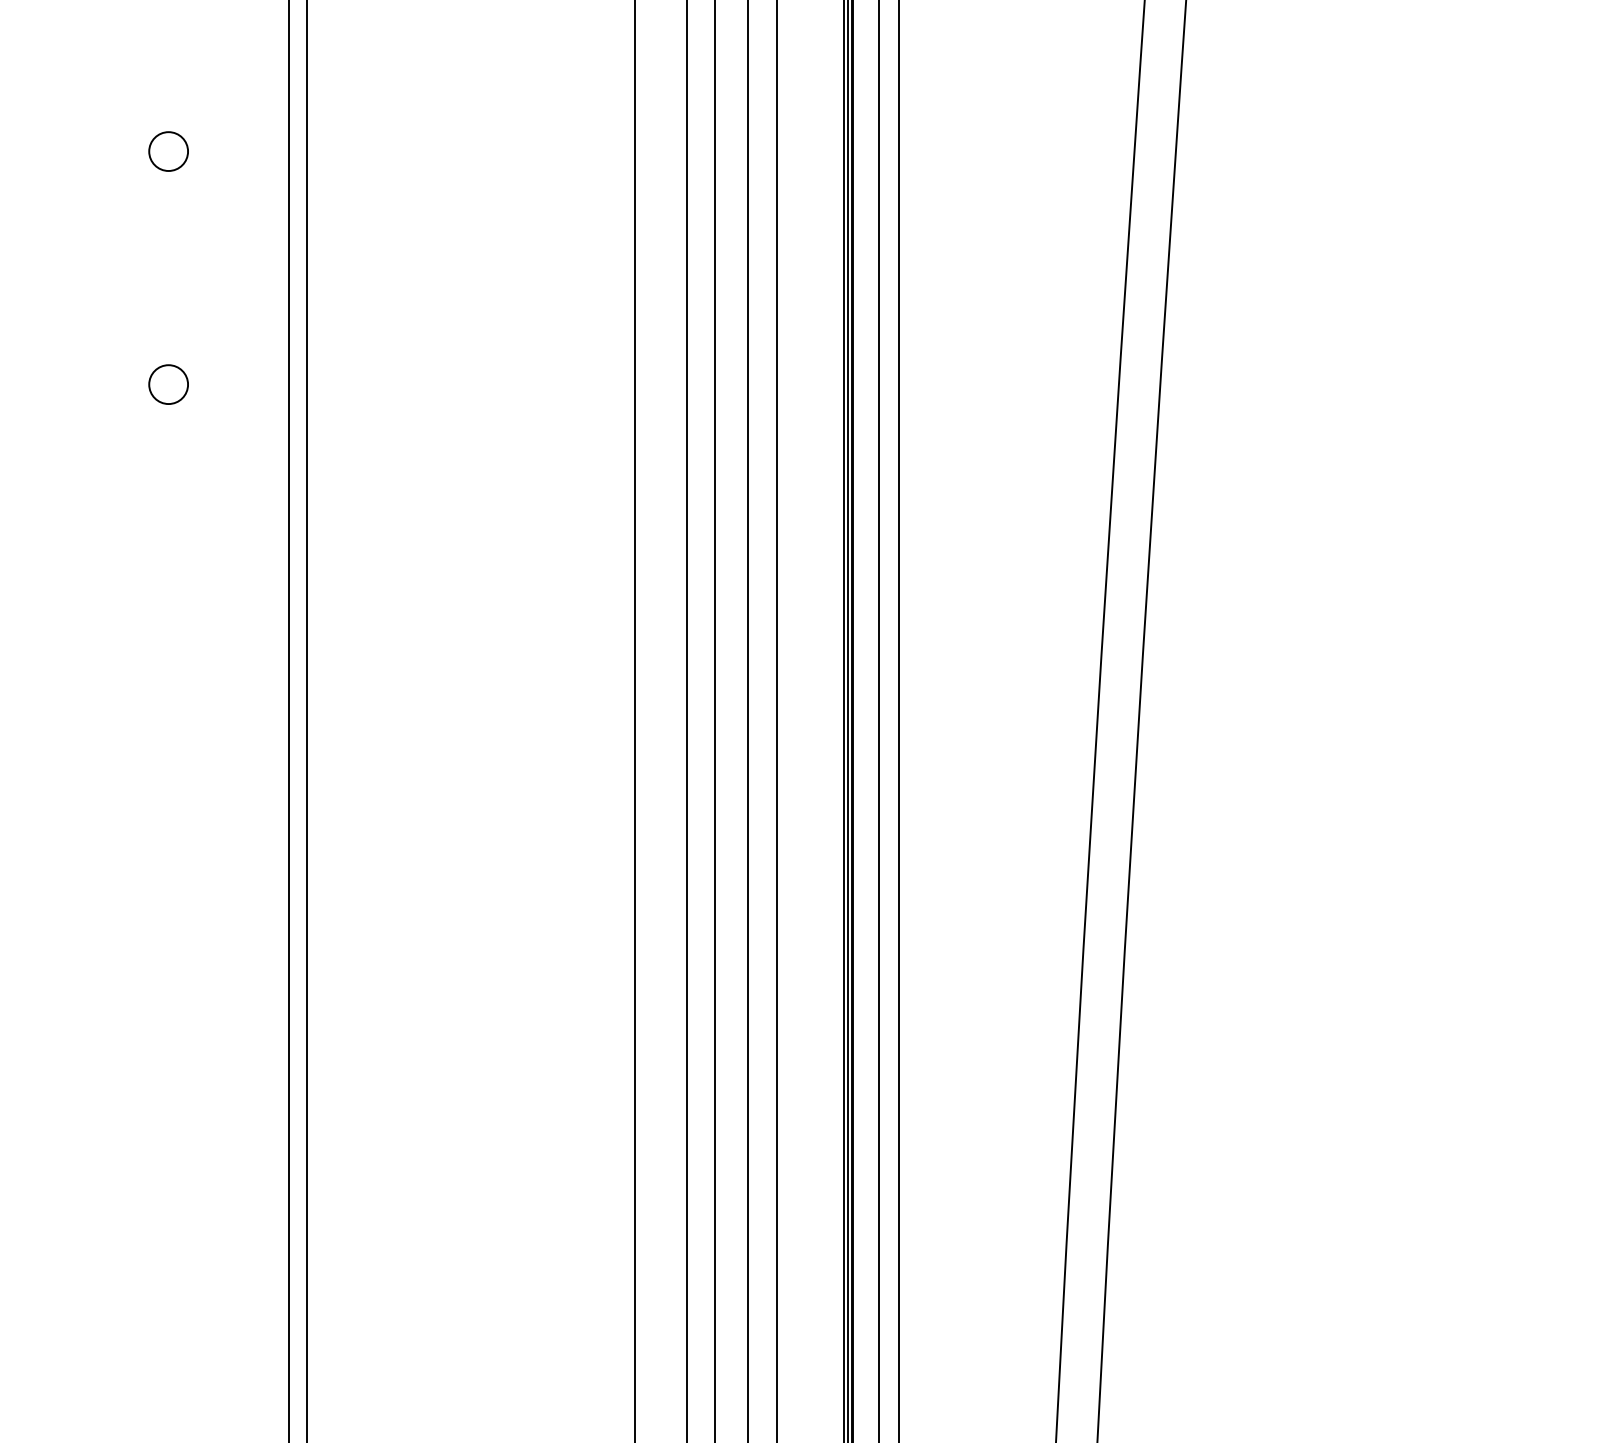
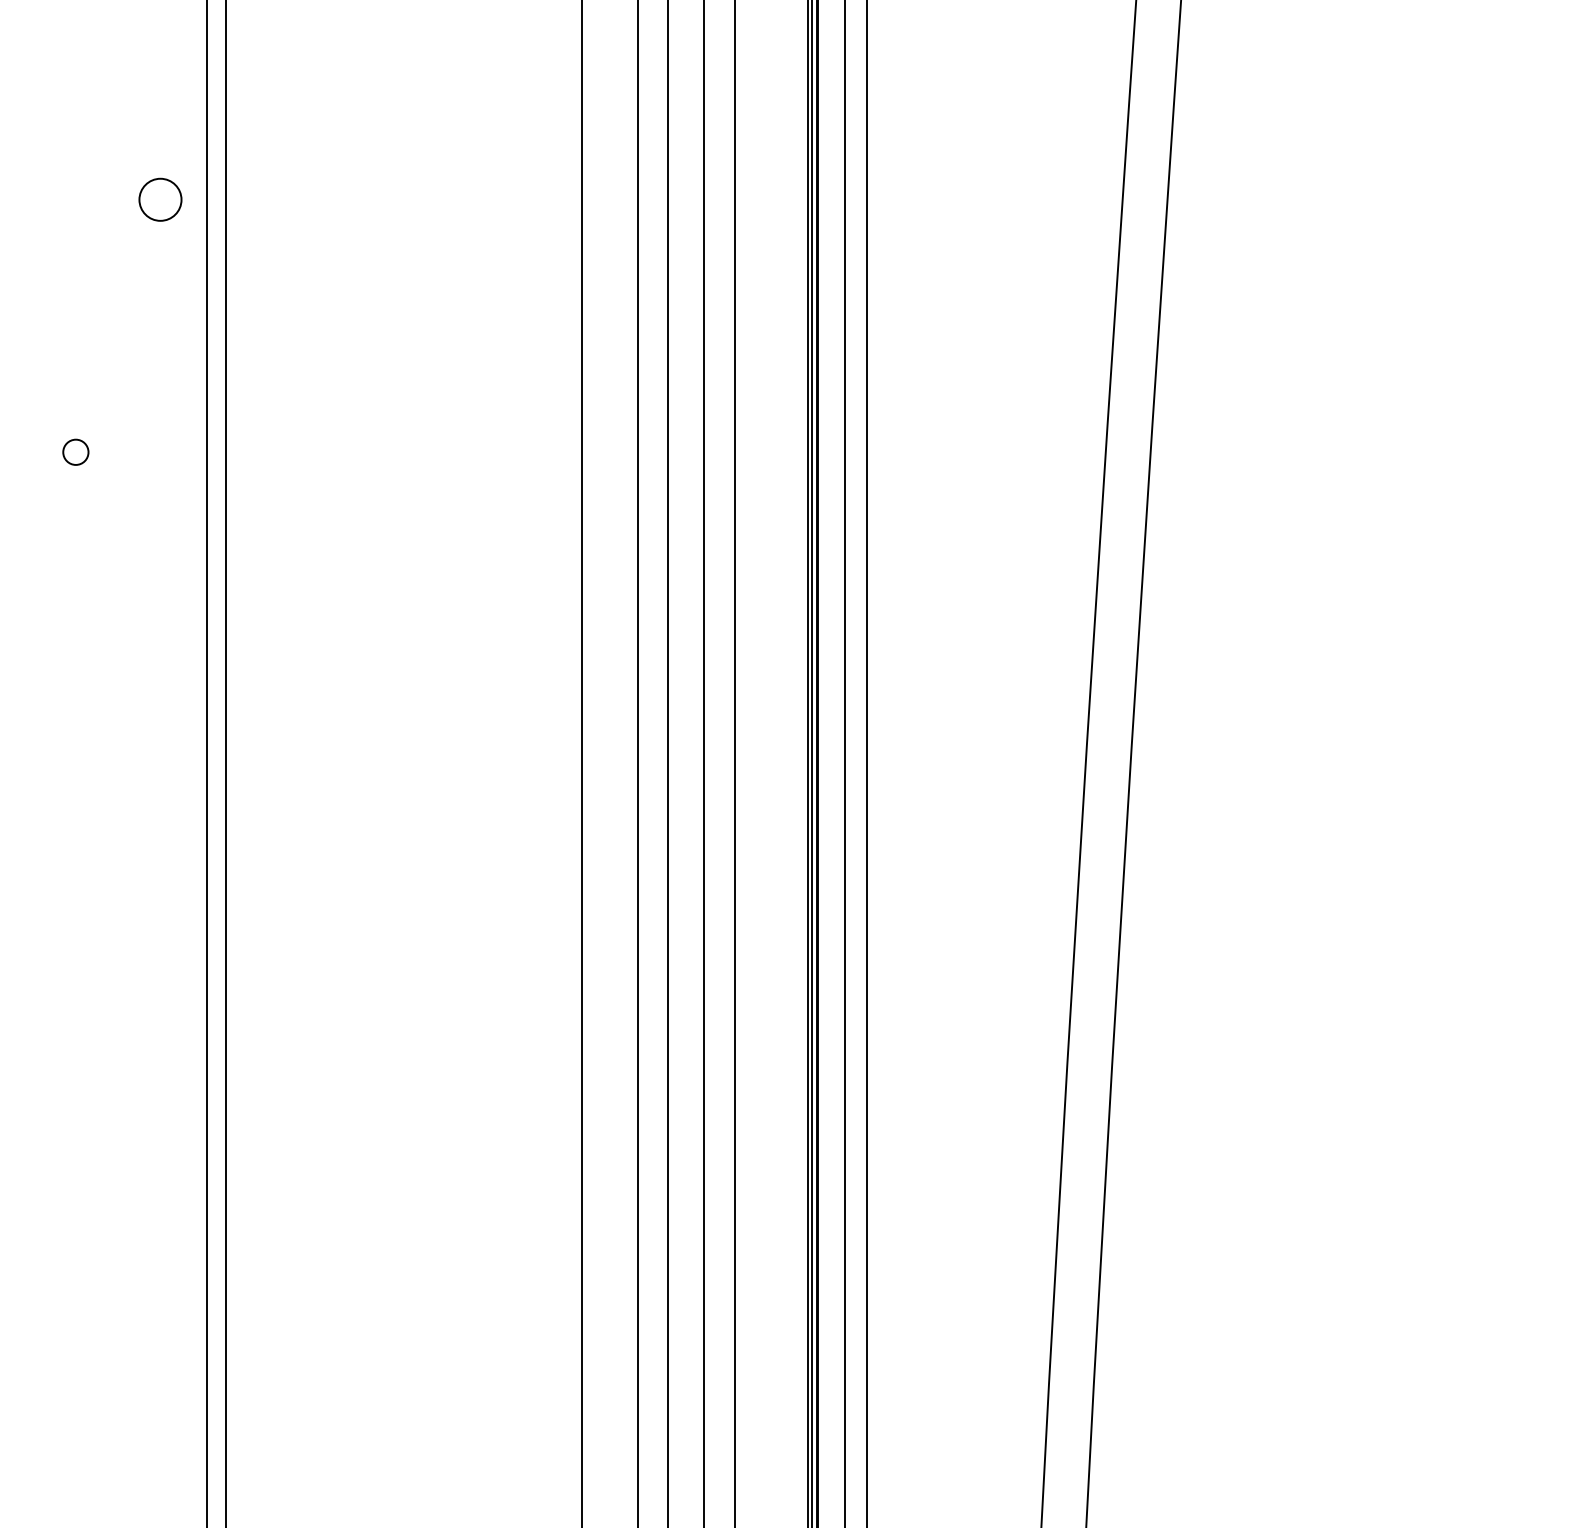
circle: (168, 151) -> (160, 199), moved
circle: (168, 384) -> (75, 452), size x0.6

